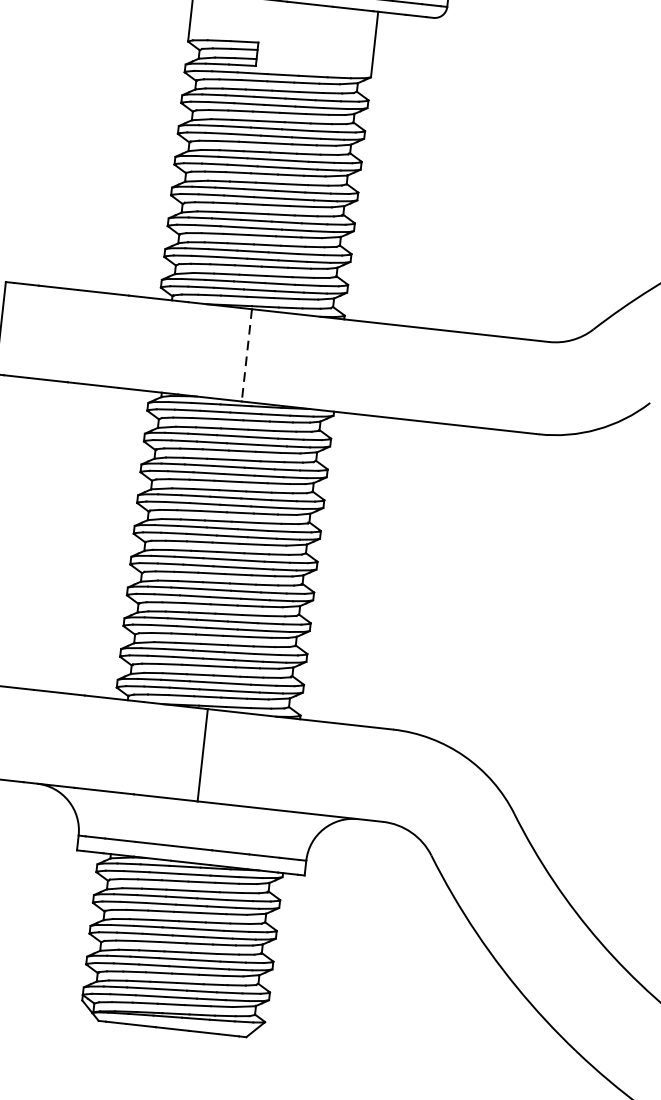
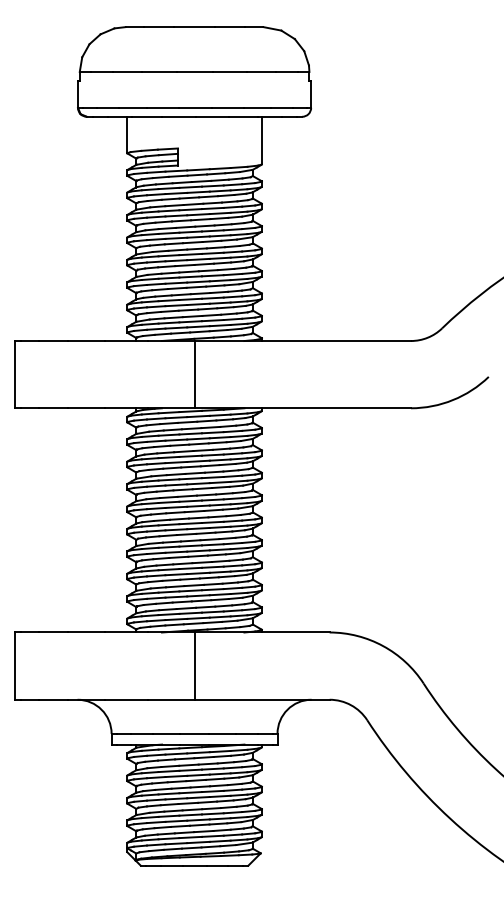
line: (246, 355) -> (194, 374), dashed -> solid

